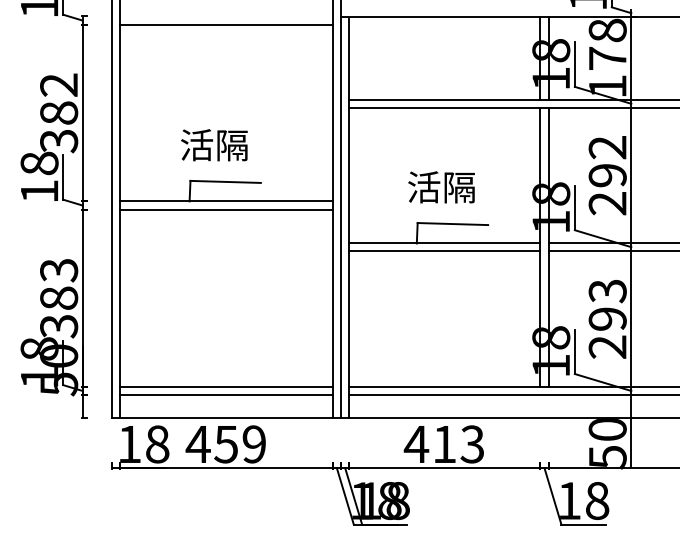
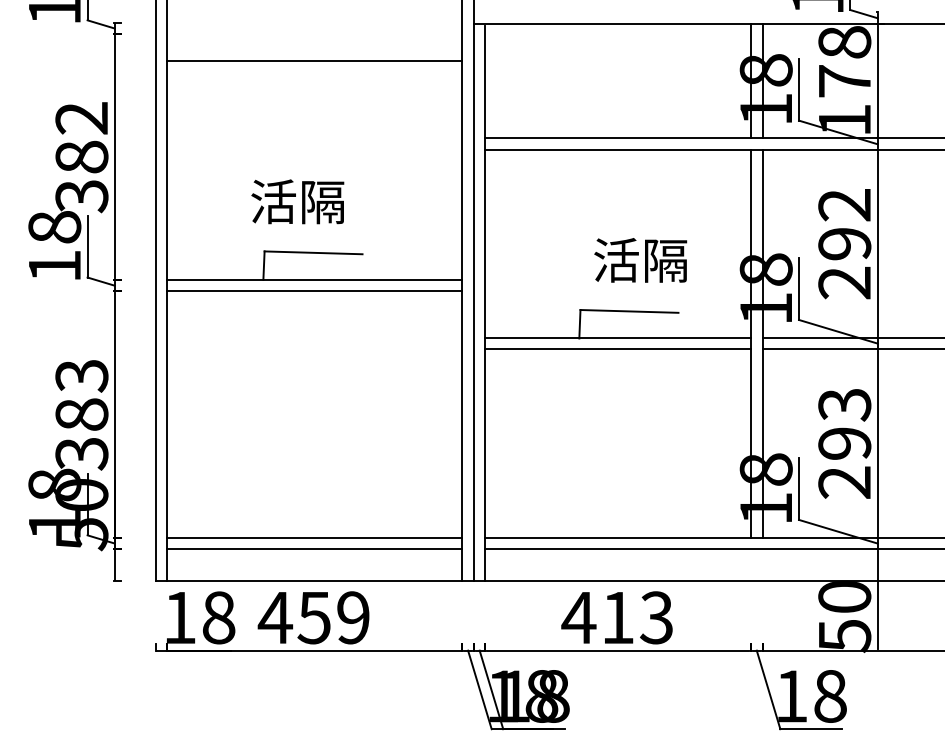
line: (226, 24) -> (314, 61), moved
text: (441, 187) -> (640, 260), moved

